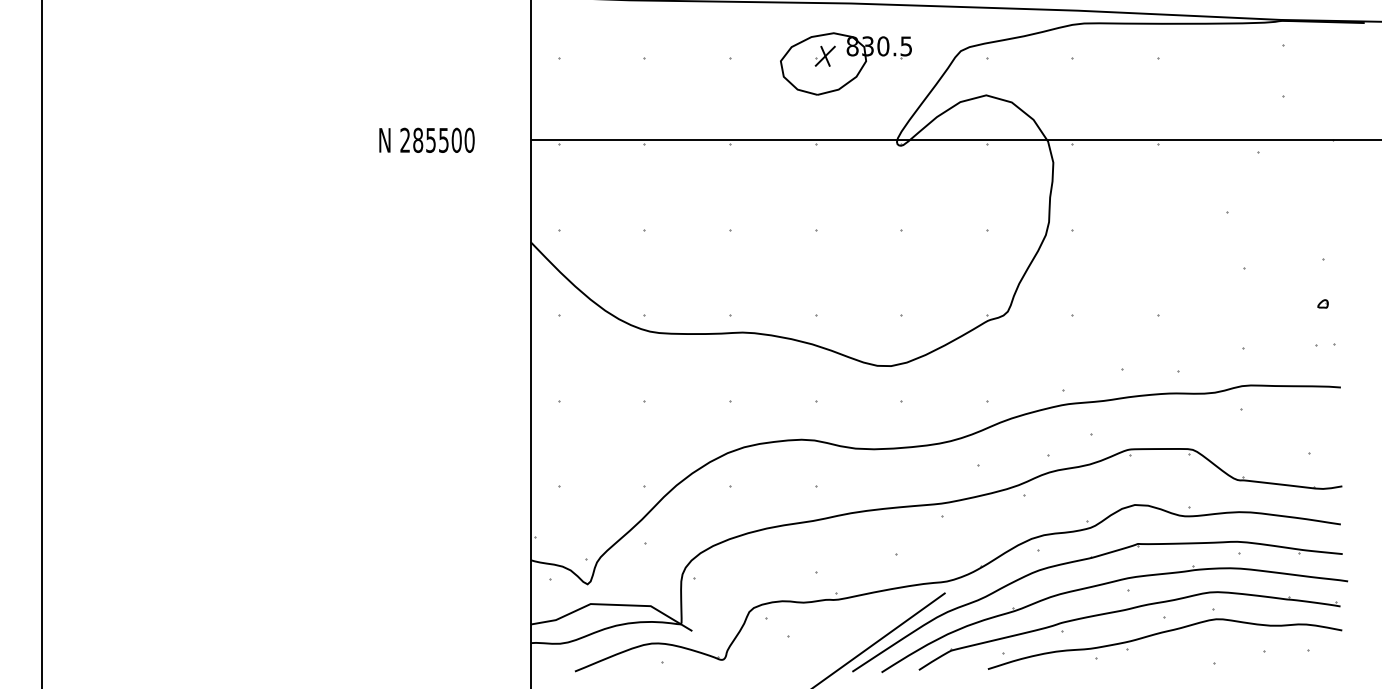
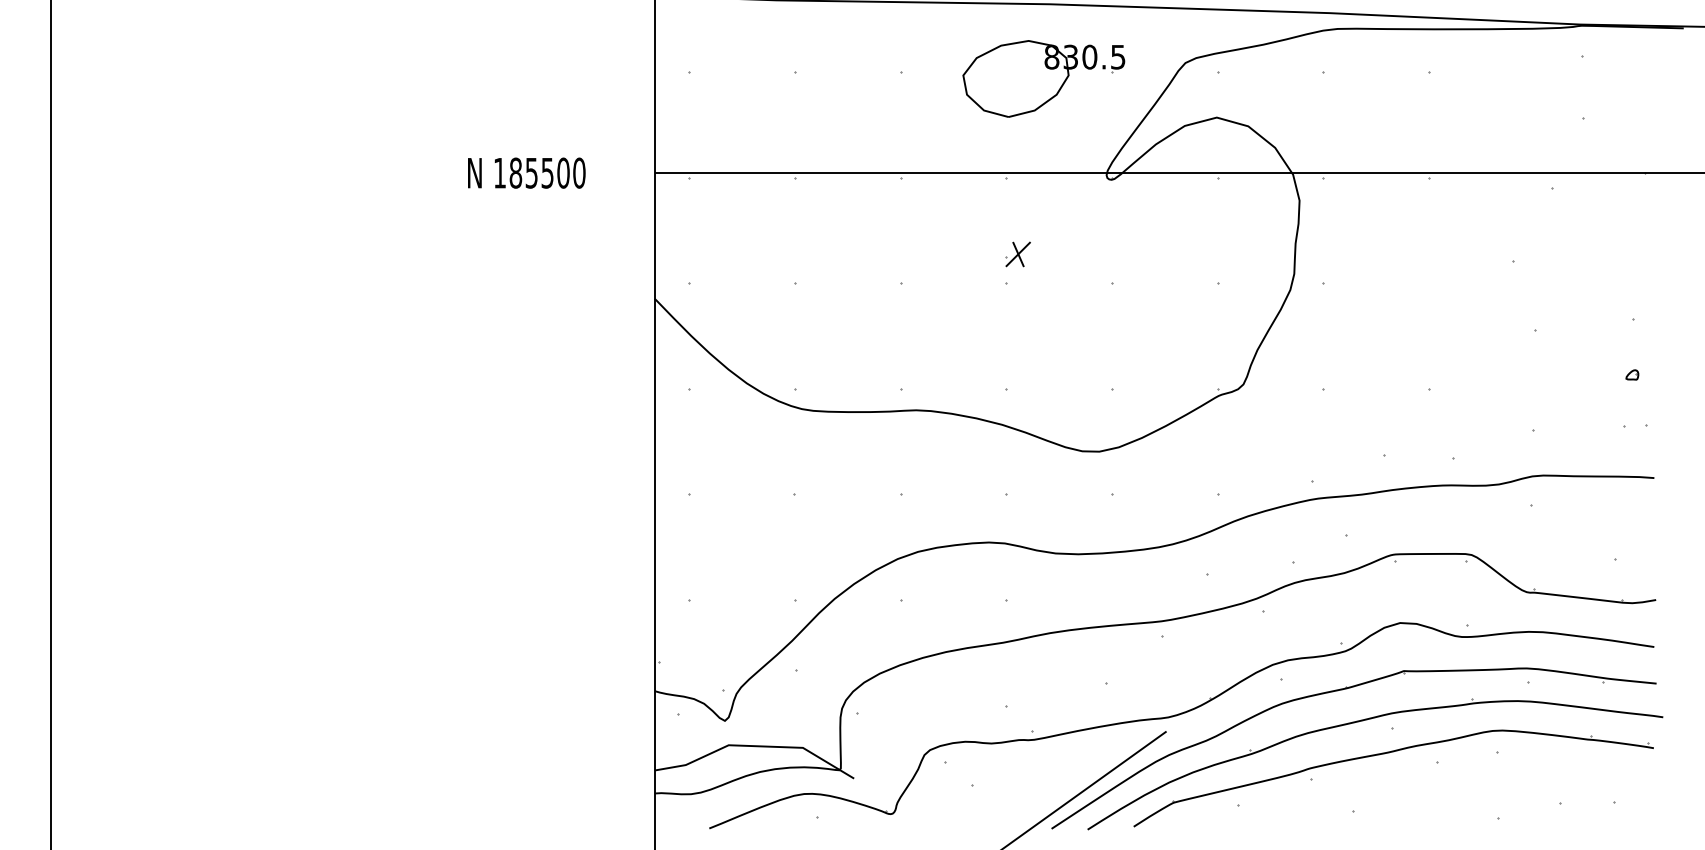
part: (824, 56) -> (1017, 254), moved
text: (404, 139) -> (499, 172), 285500 -> 185500
part: (1162, 633) -> (1434, 781), removed

